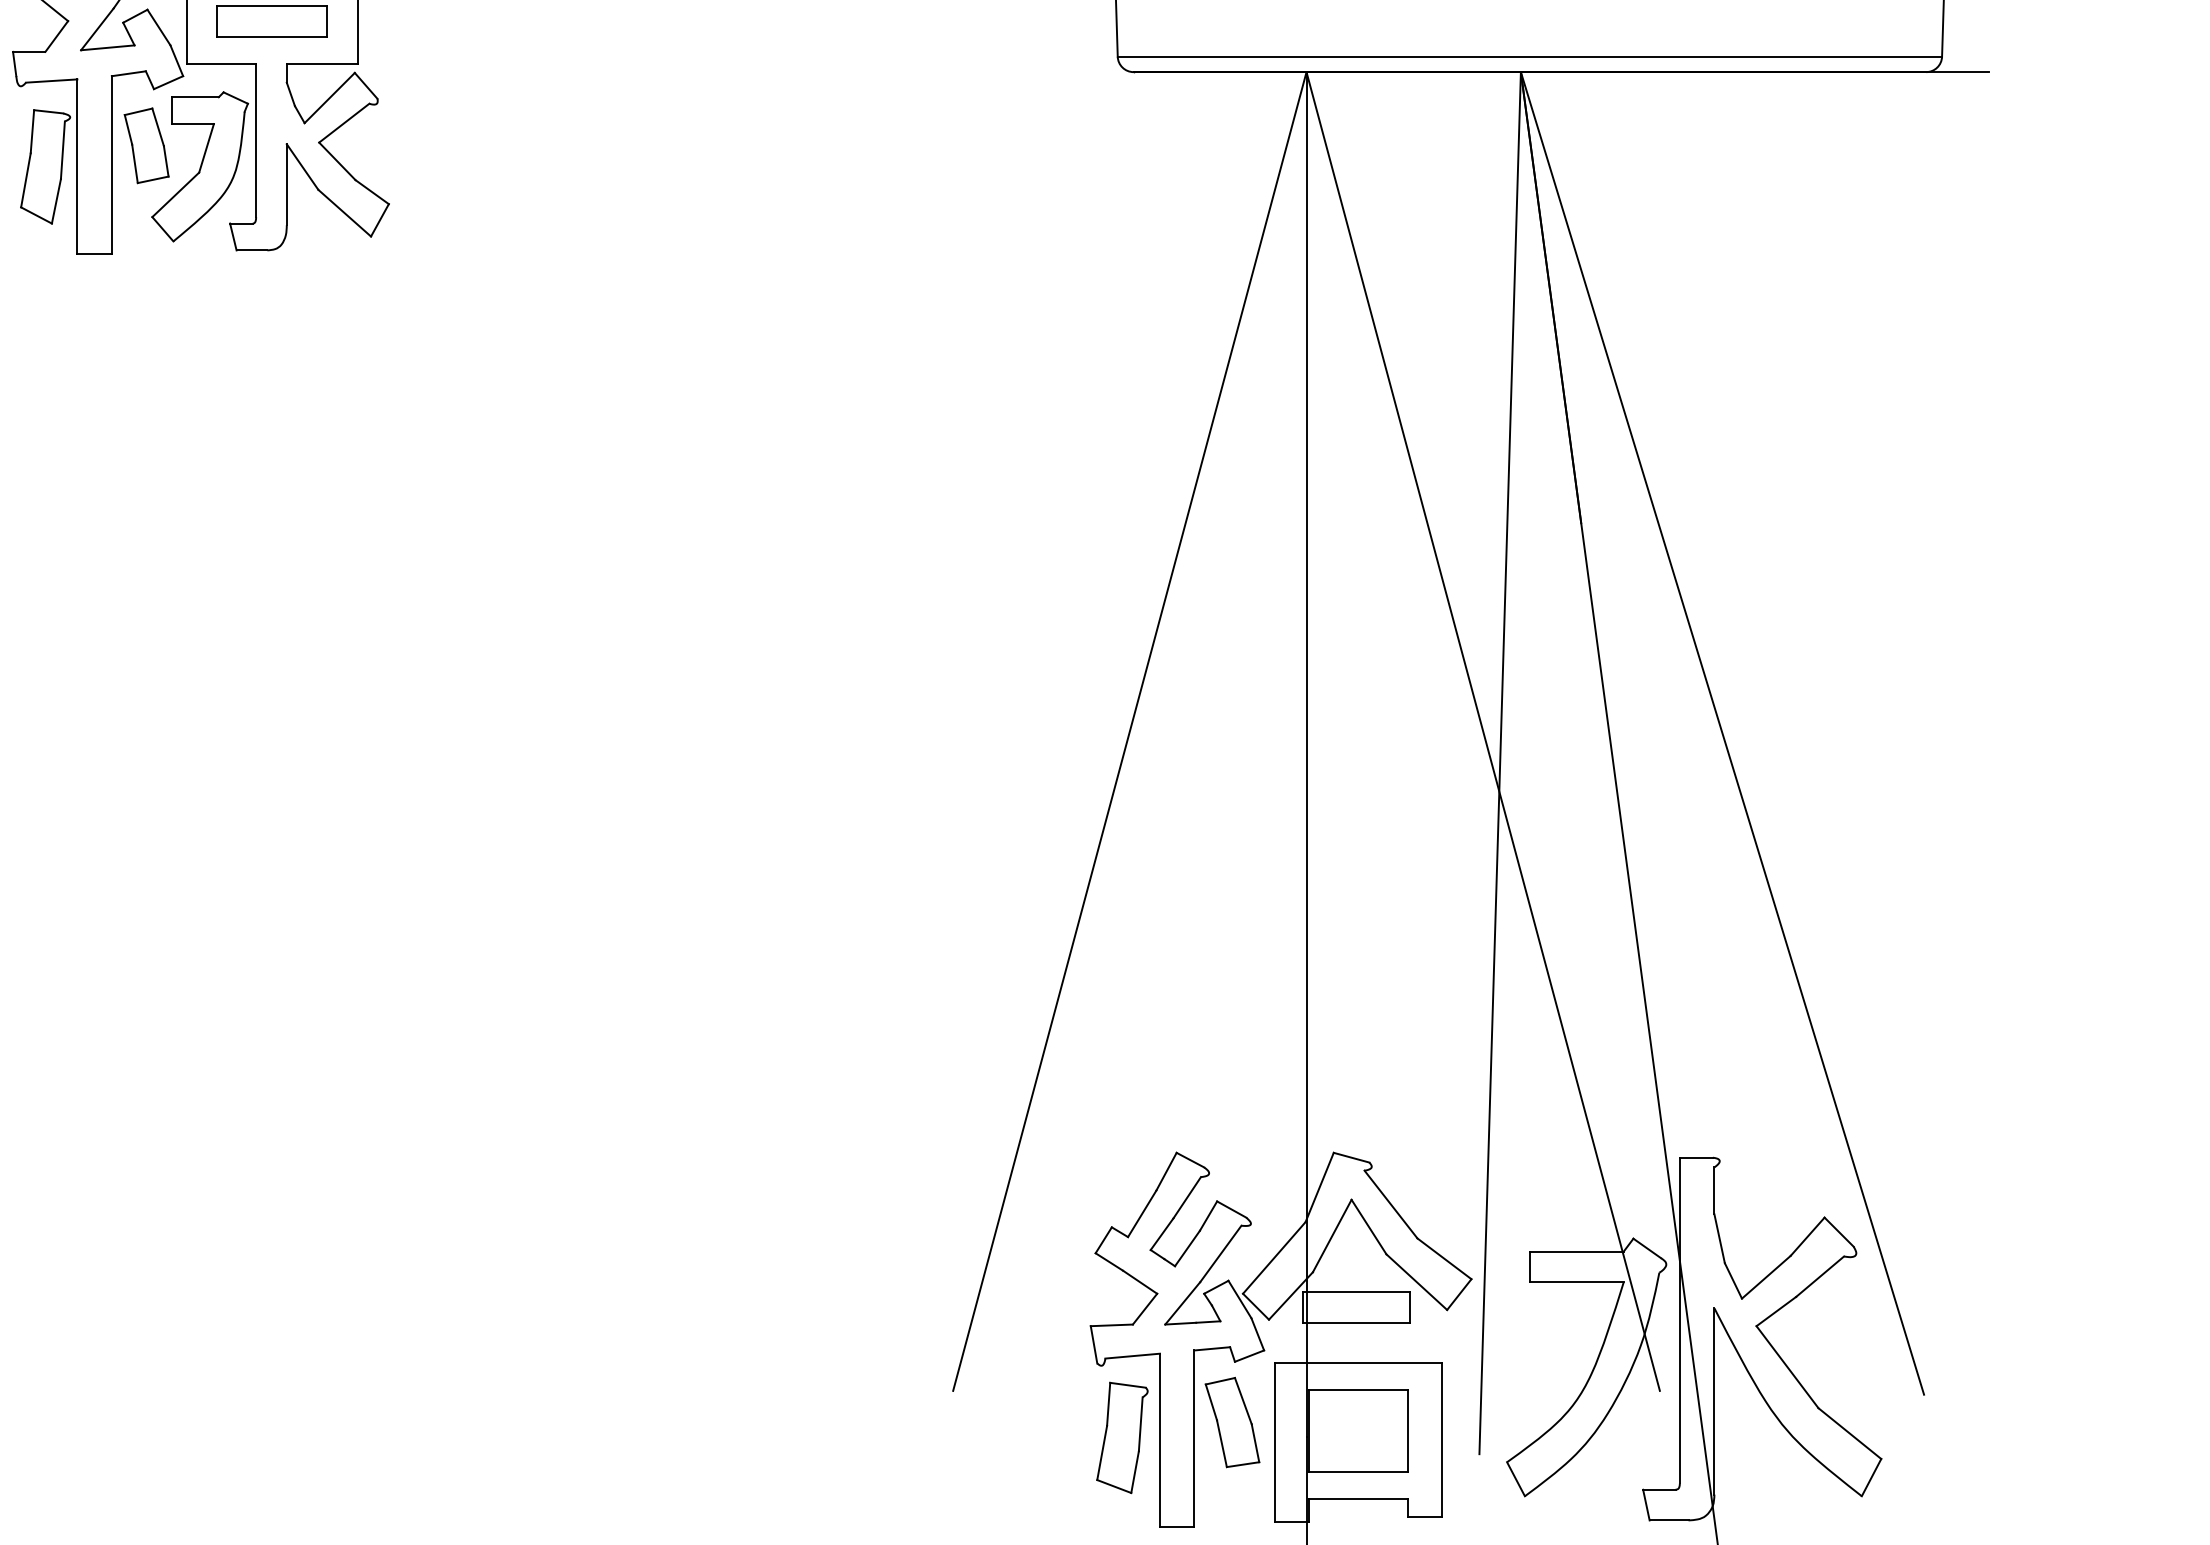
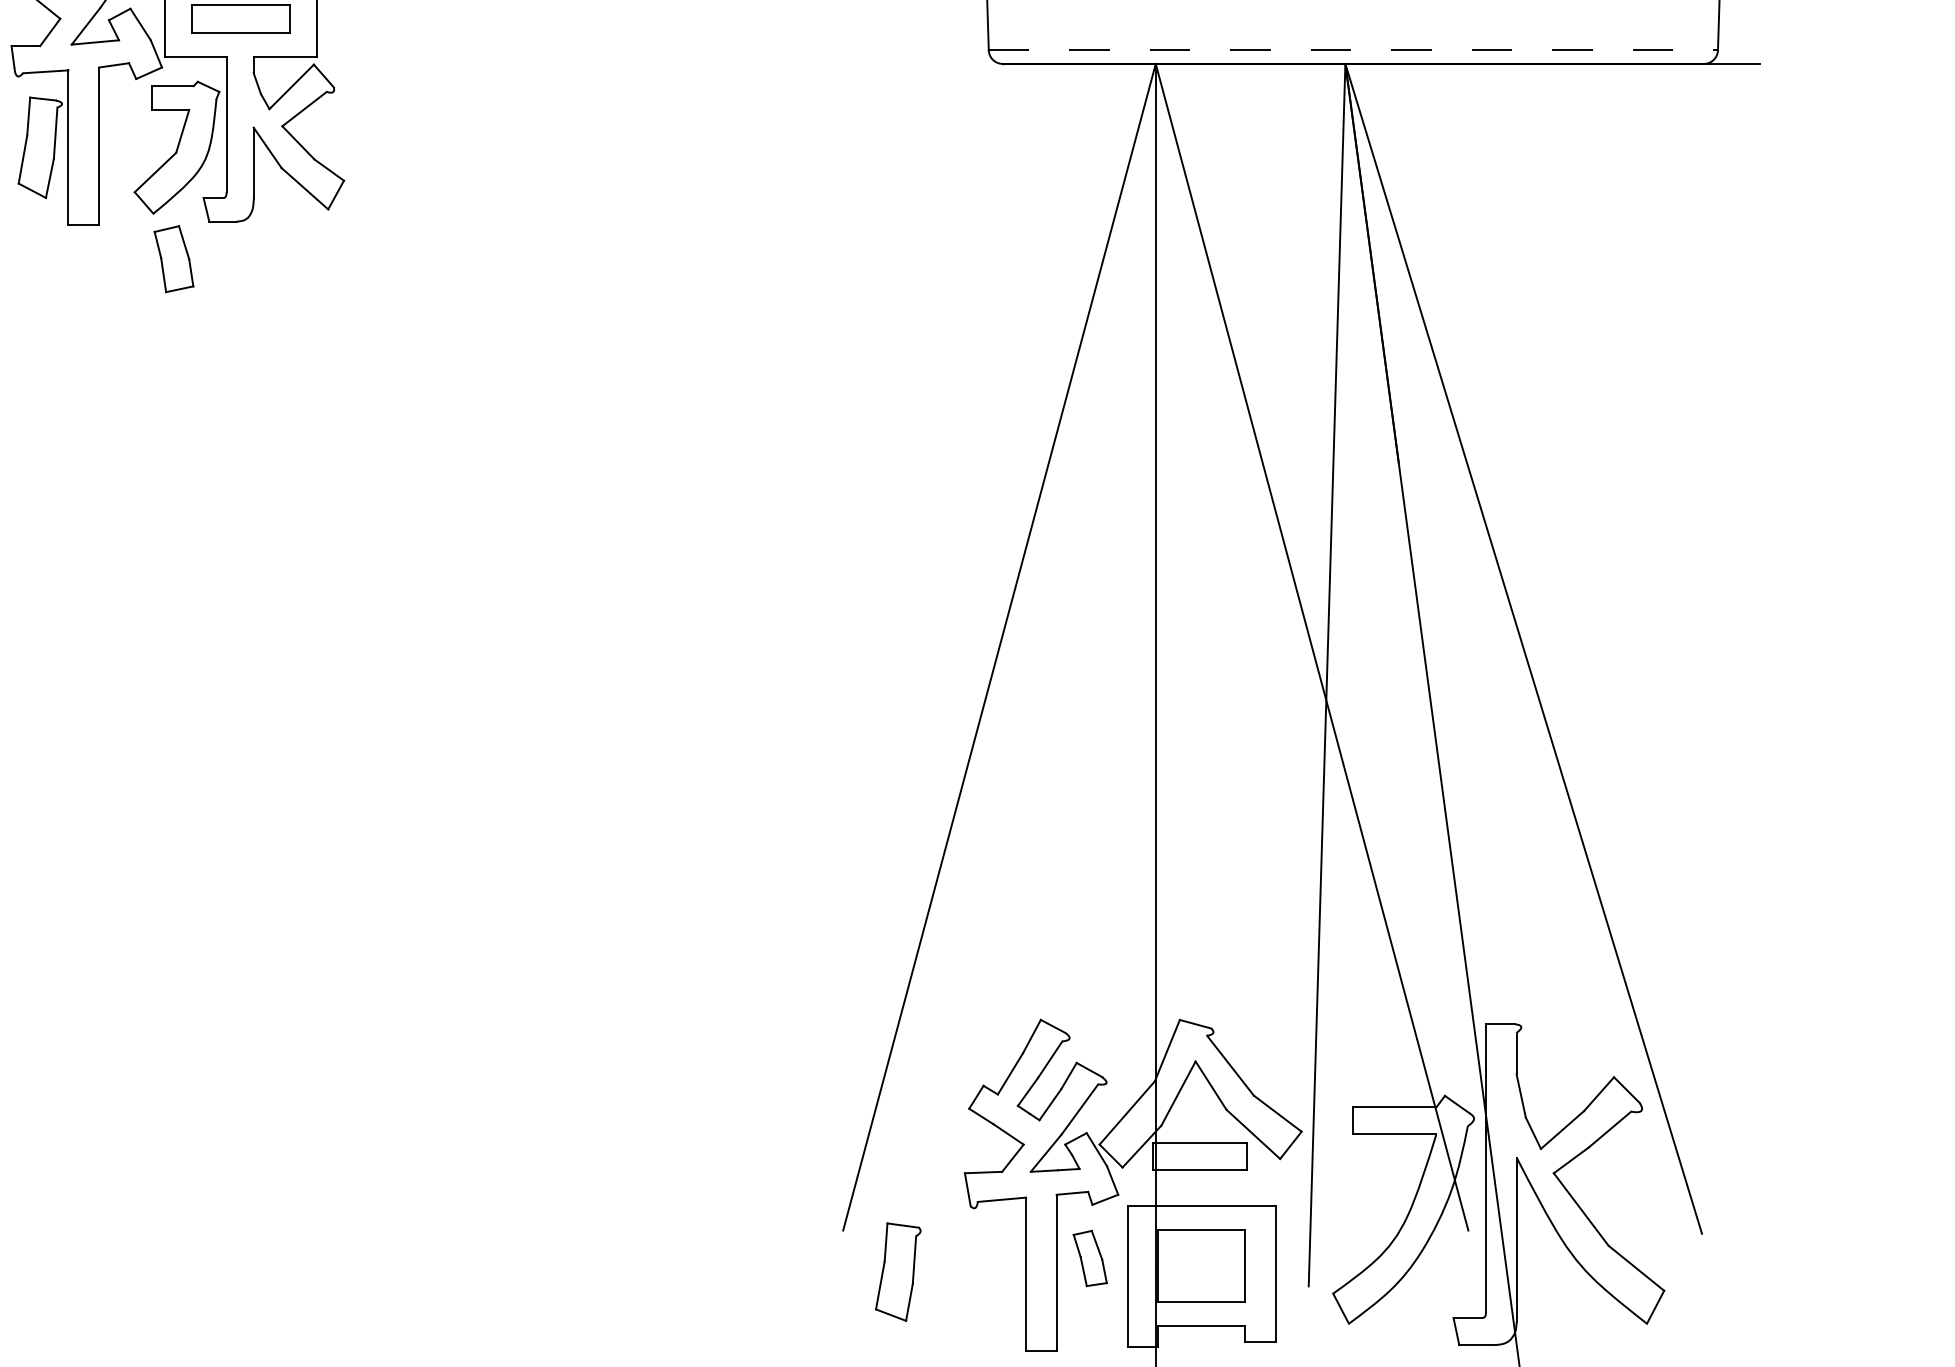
line: (1530, 56) -> (1353, 50), solid -> dashed
part: (146, 145) -> (173, 258), moved
part: (1232, 1422) -> (1090, 1258), size x0.7
part: (1122, 1437) -> (898, 1271), moved

